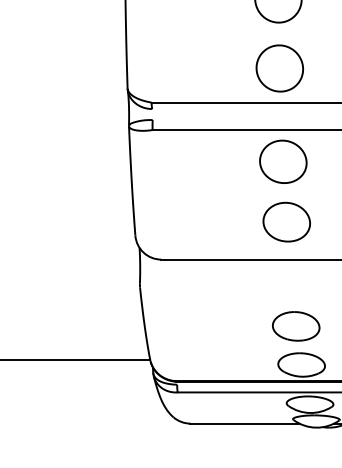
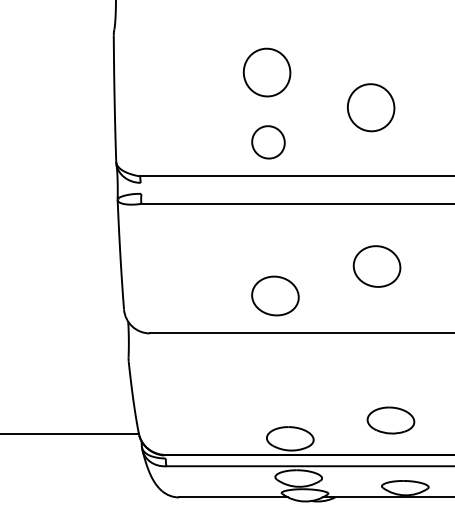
part: (279, 68) -> (268, 142), size x0.7
part: (282, 161) -> (271, 235), removed
part: (295, 326) -> (284, 400), removed

